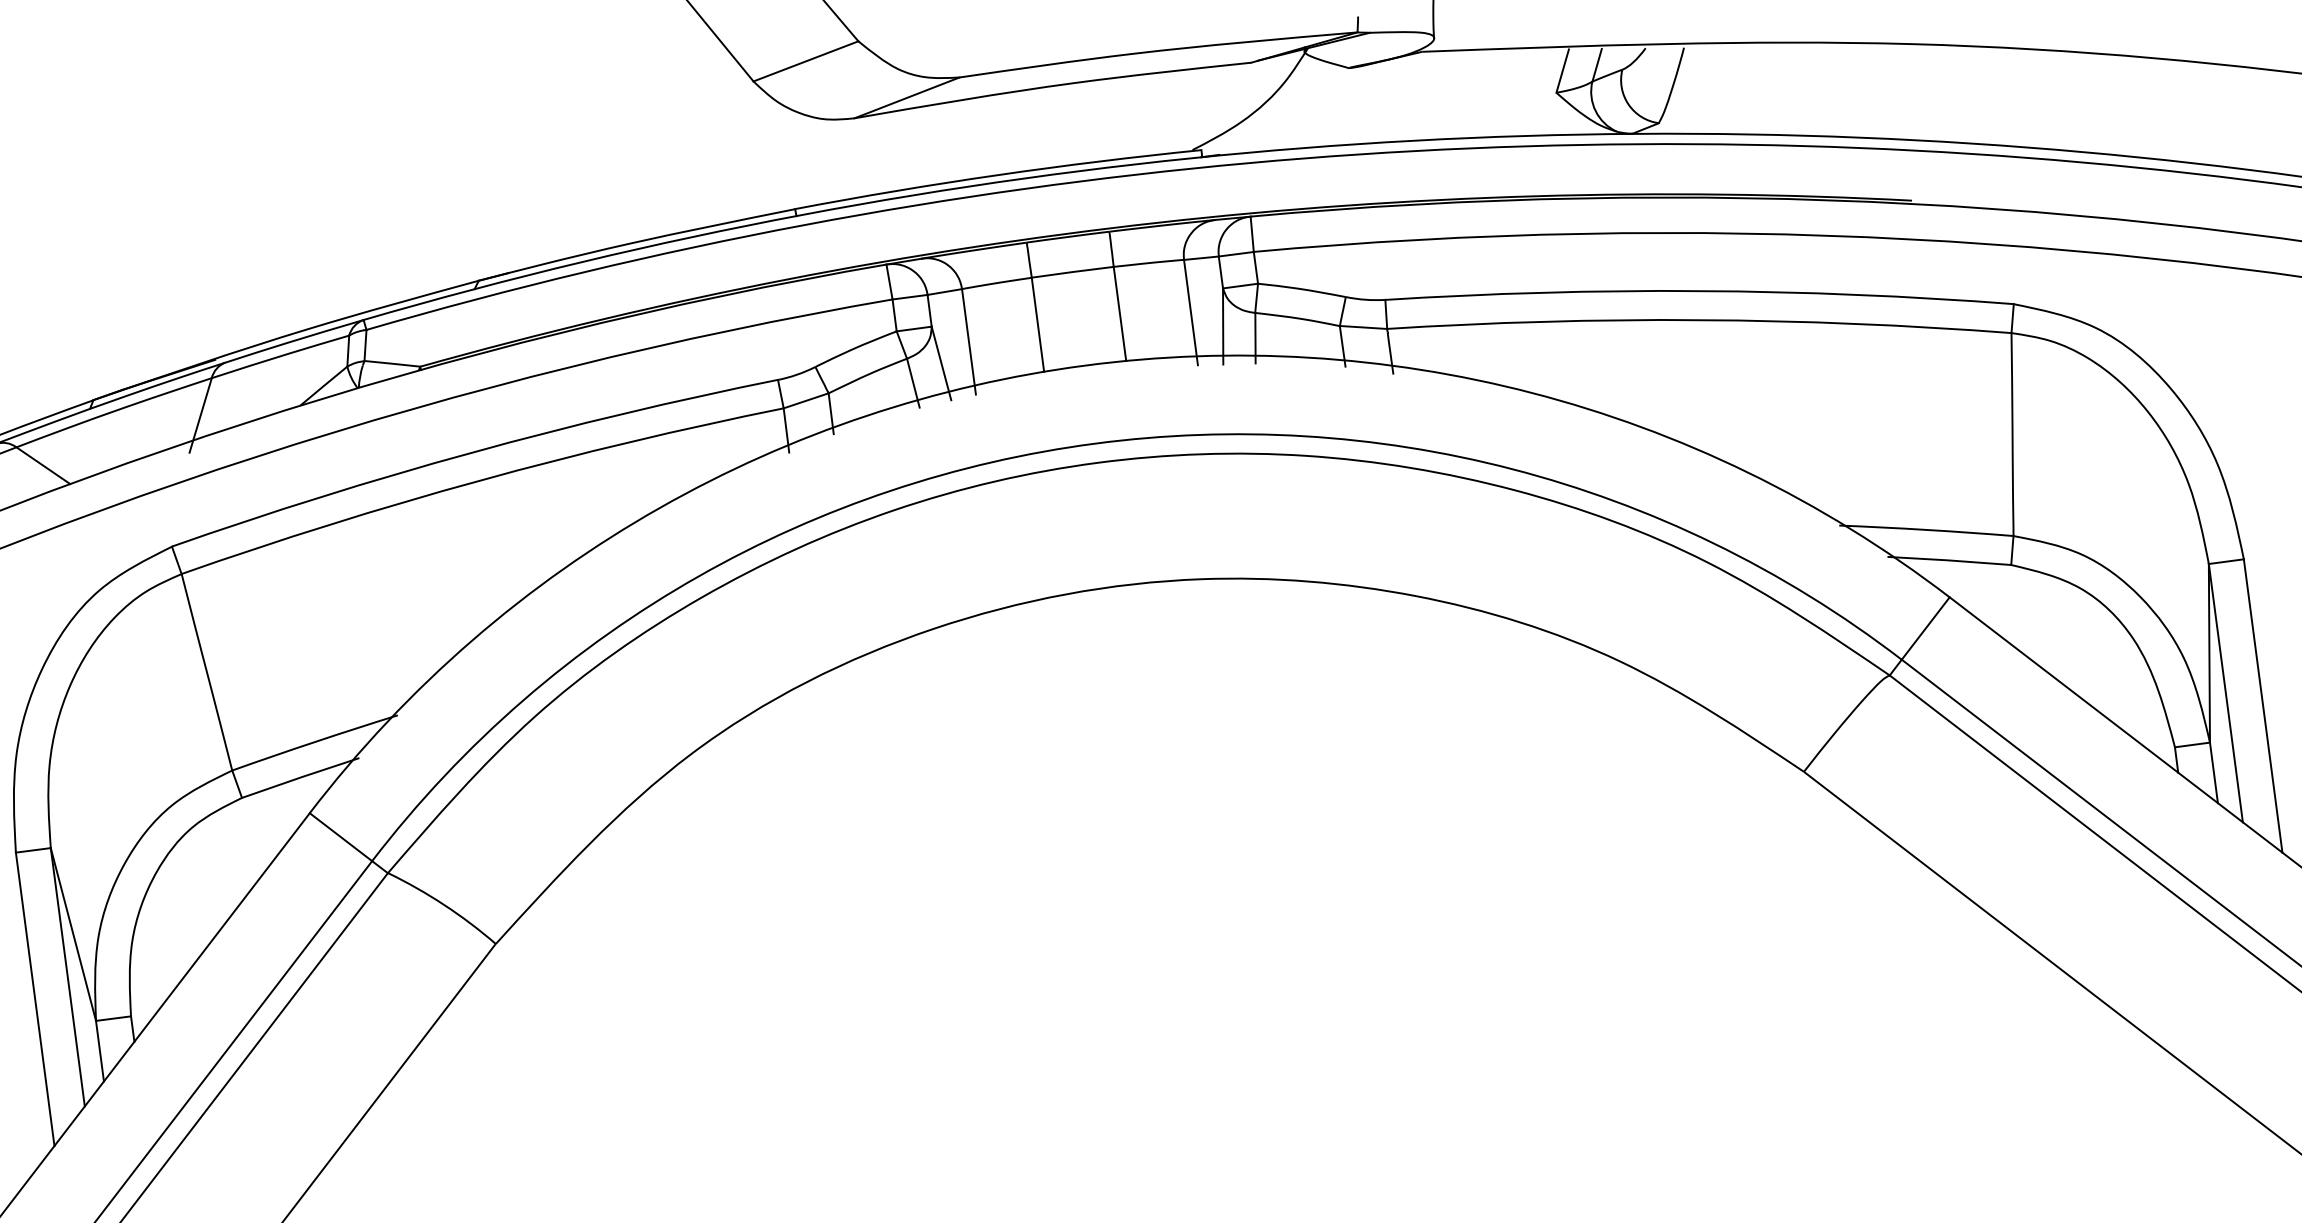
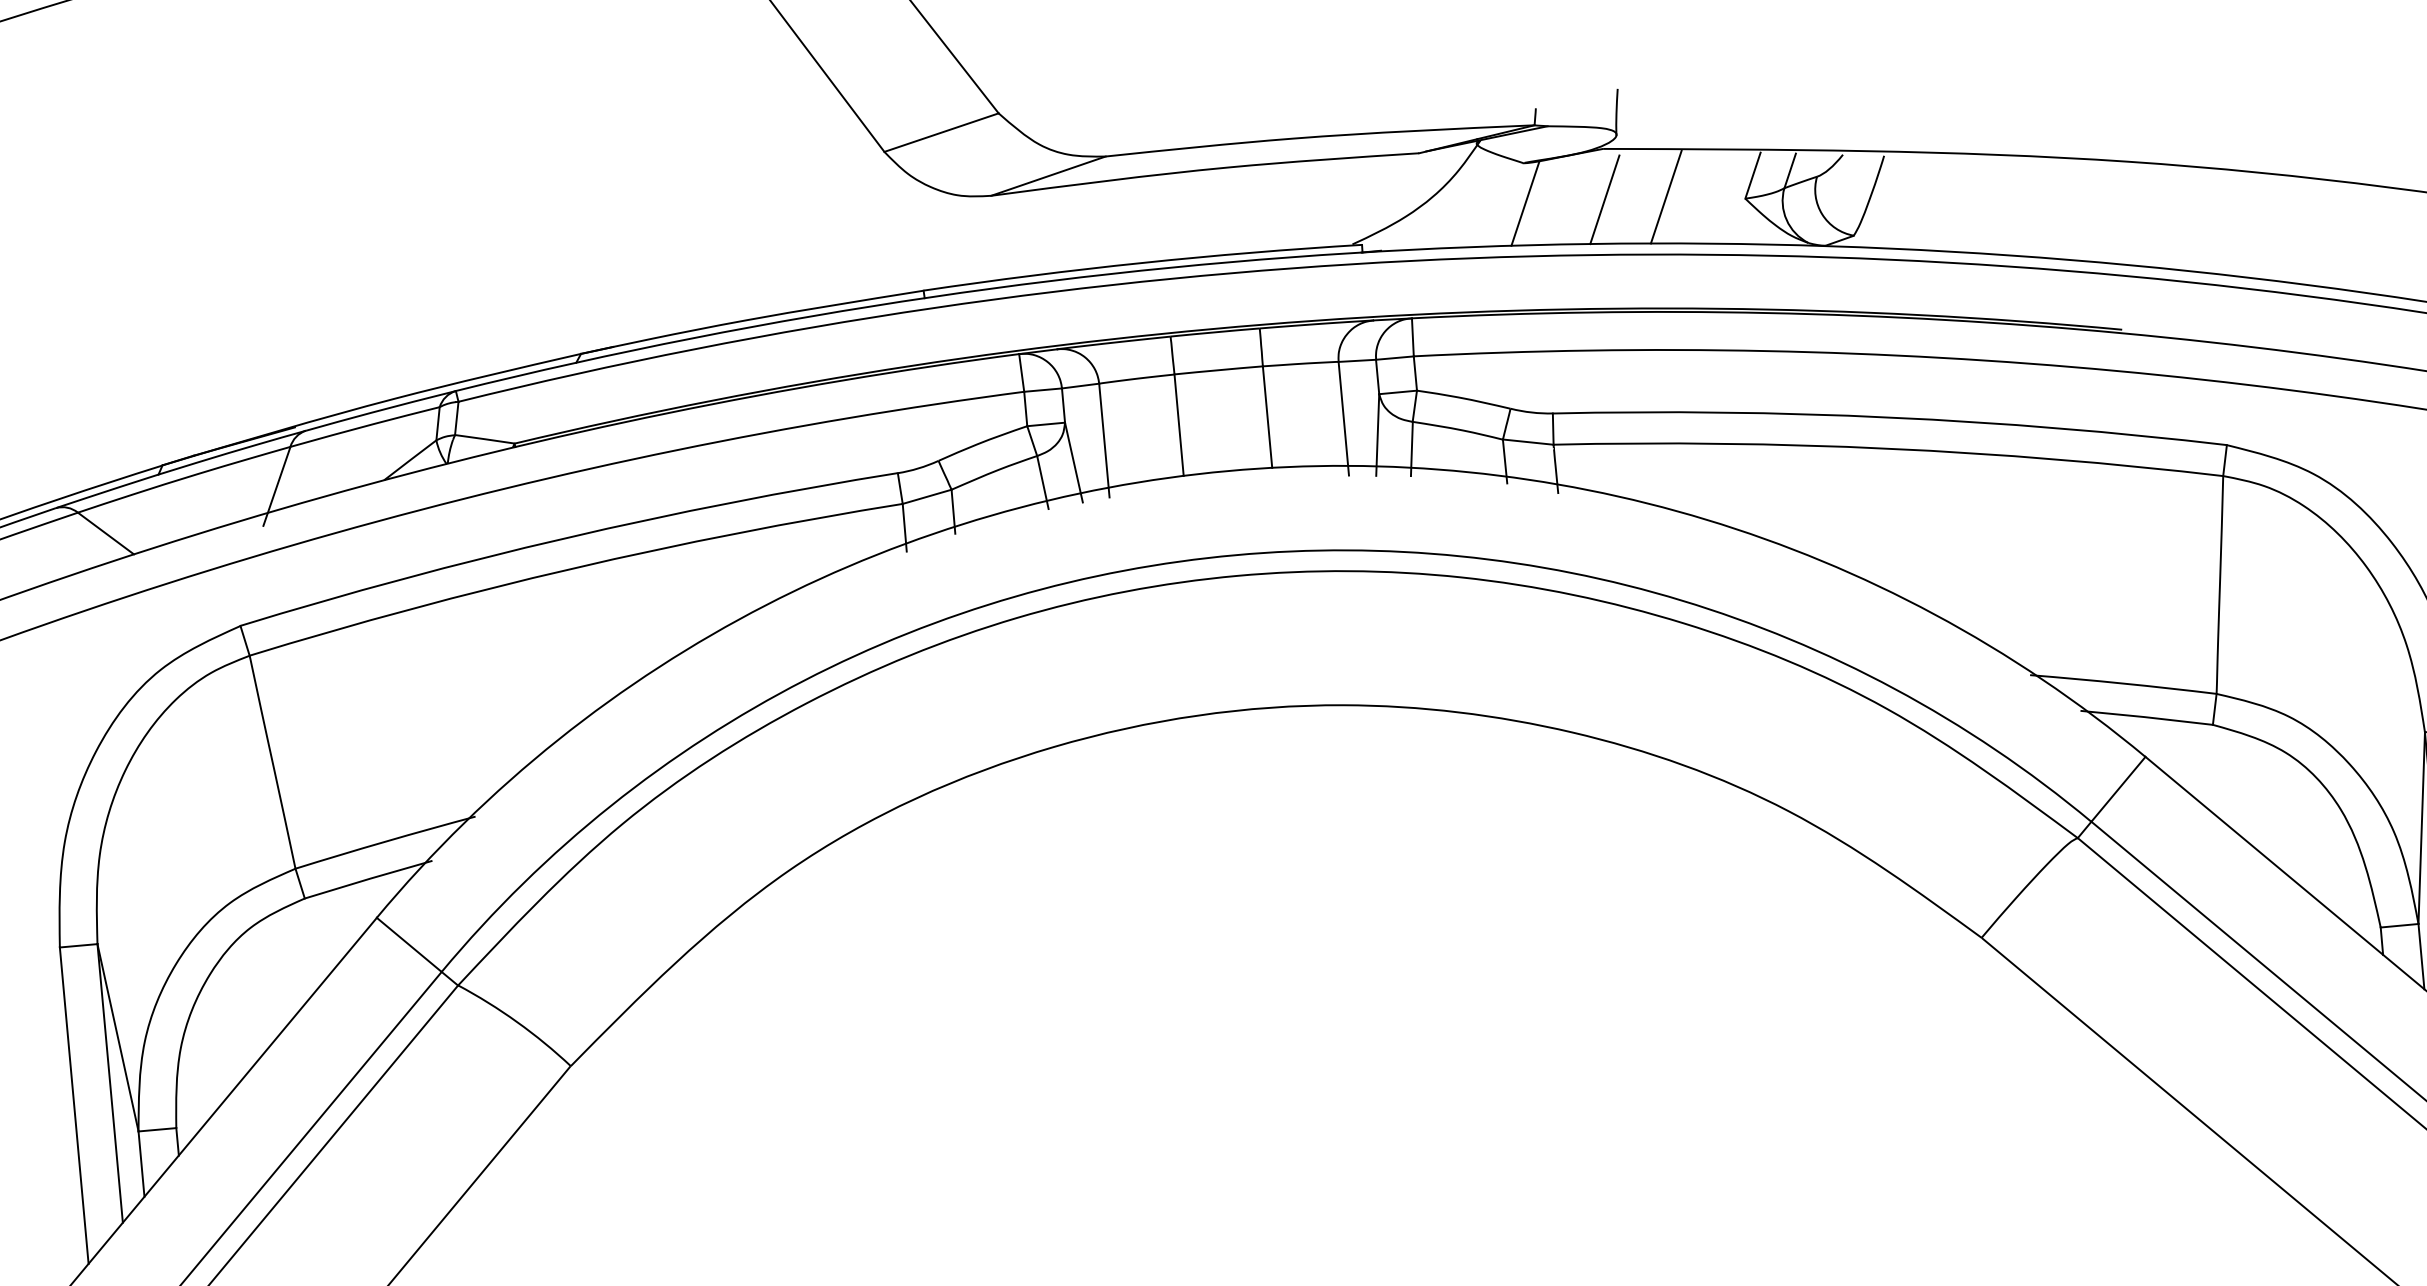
line: (1482, 94) -> (1665, 197), added
line: (1425, 98) -> (1604, 199), added
line: (1351, 105) -> (1524, 203), added

